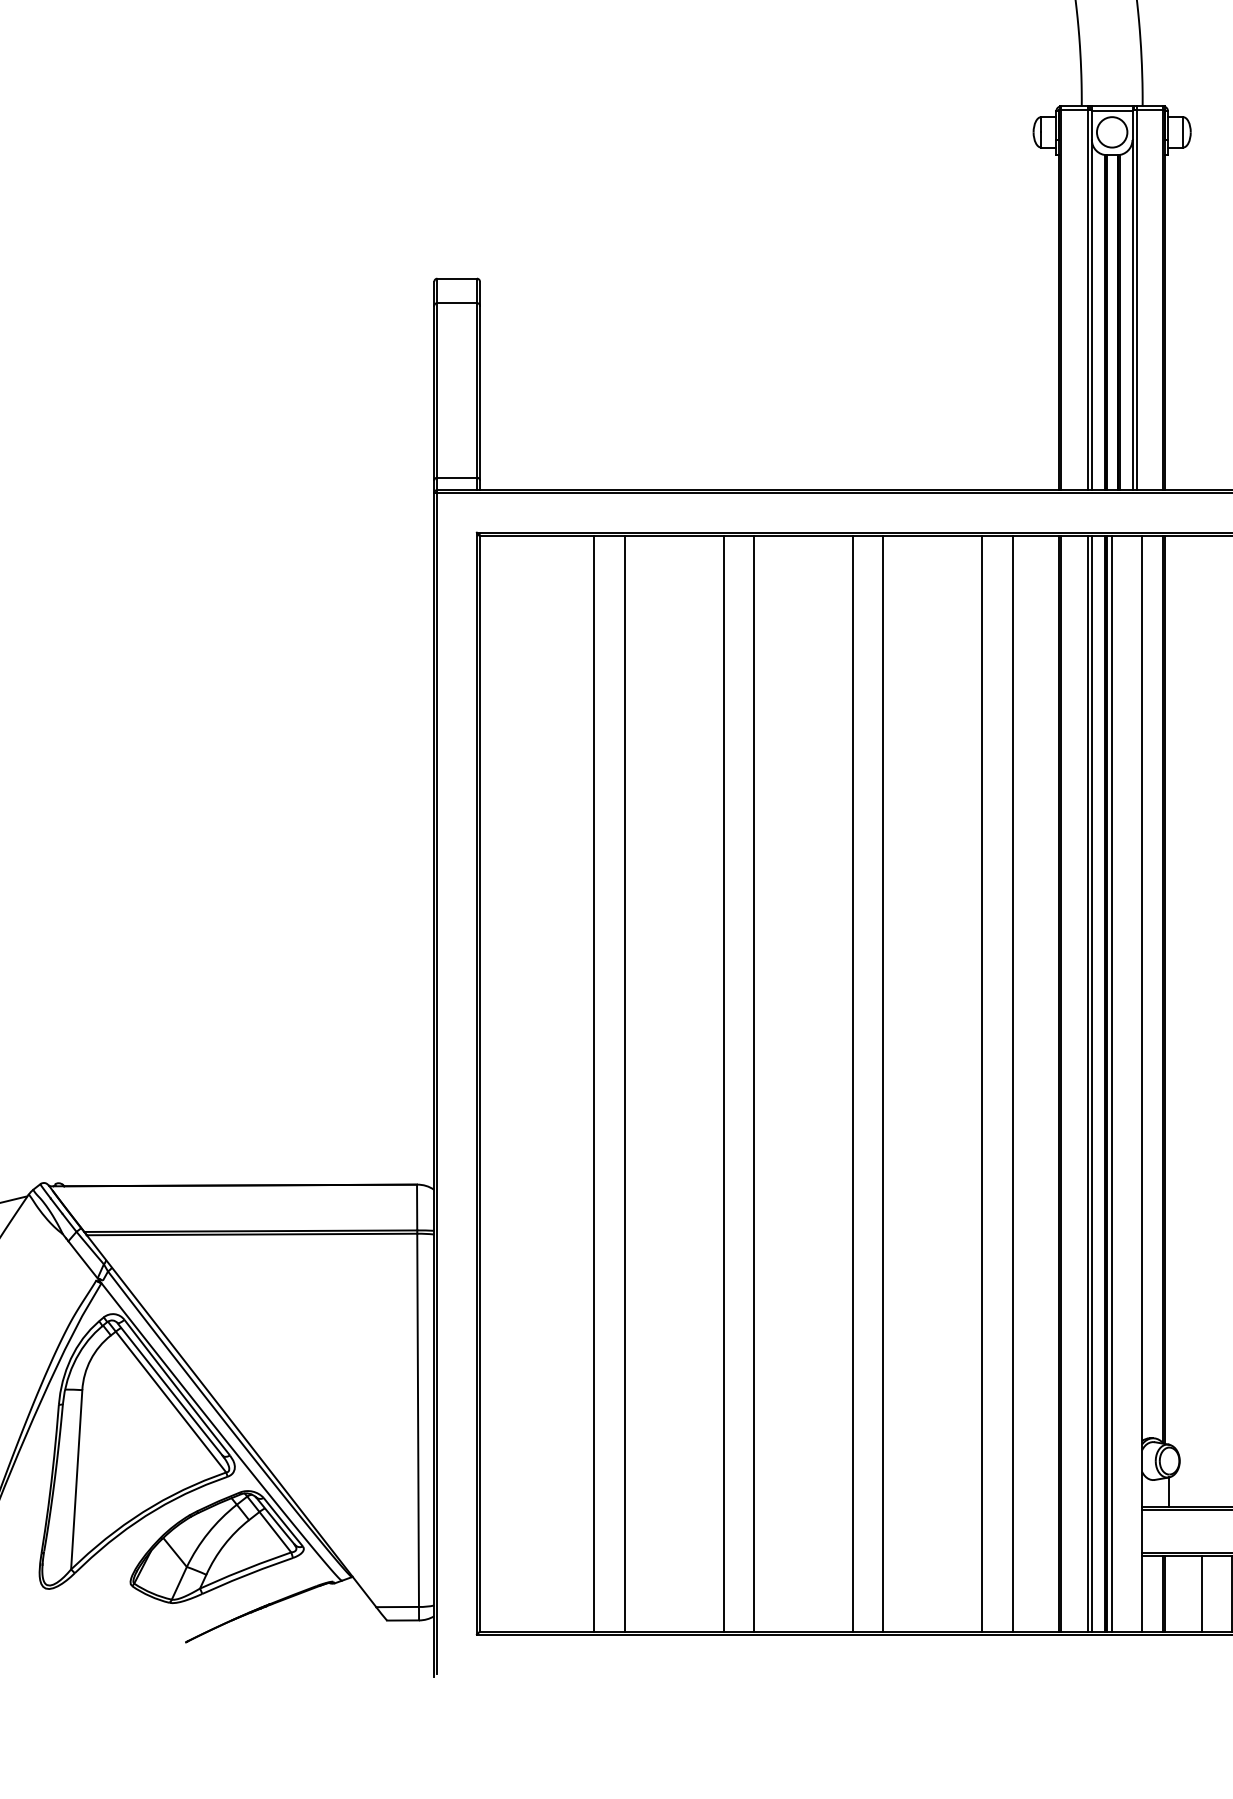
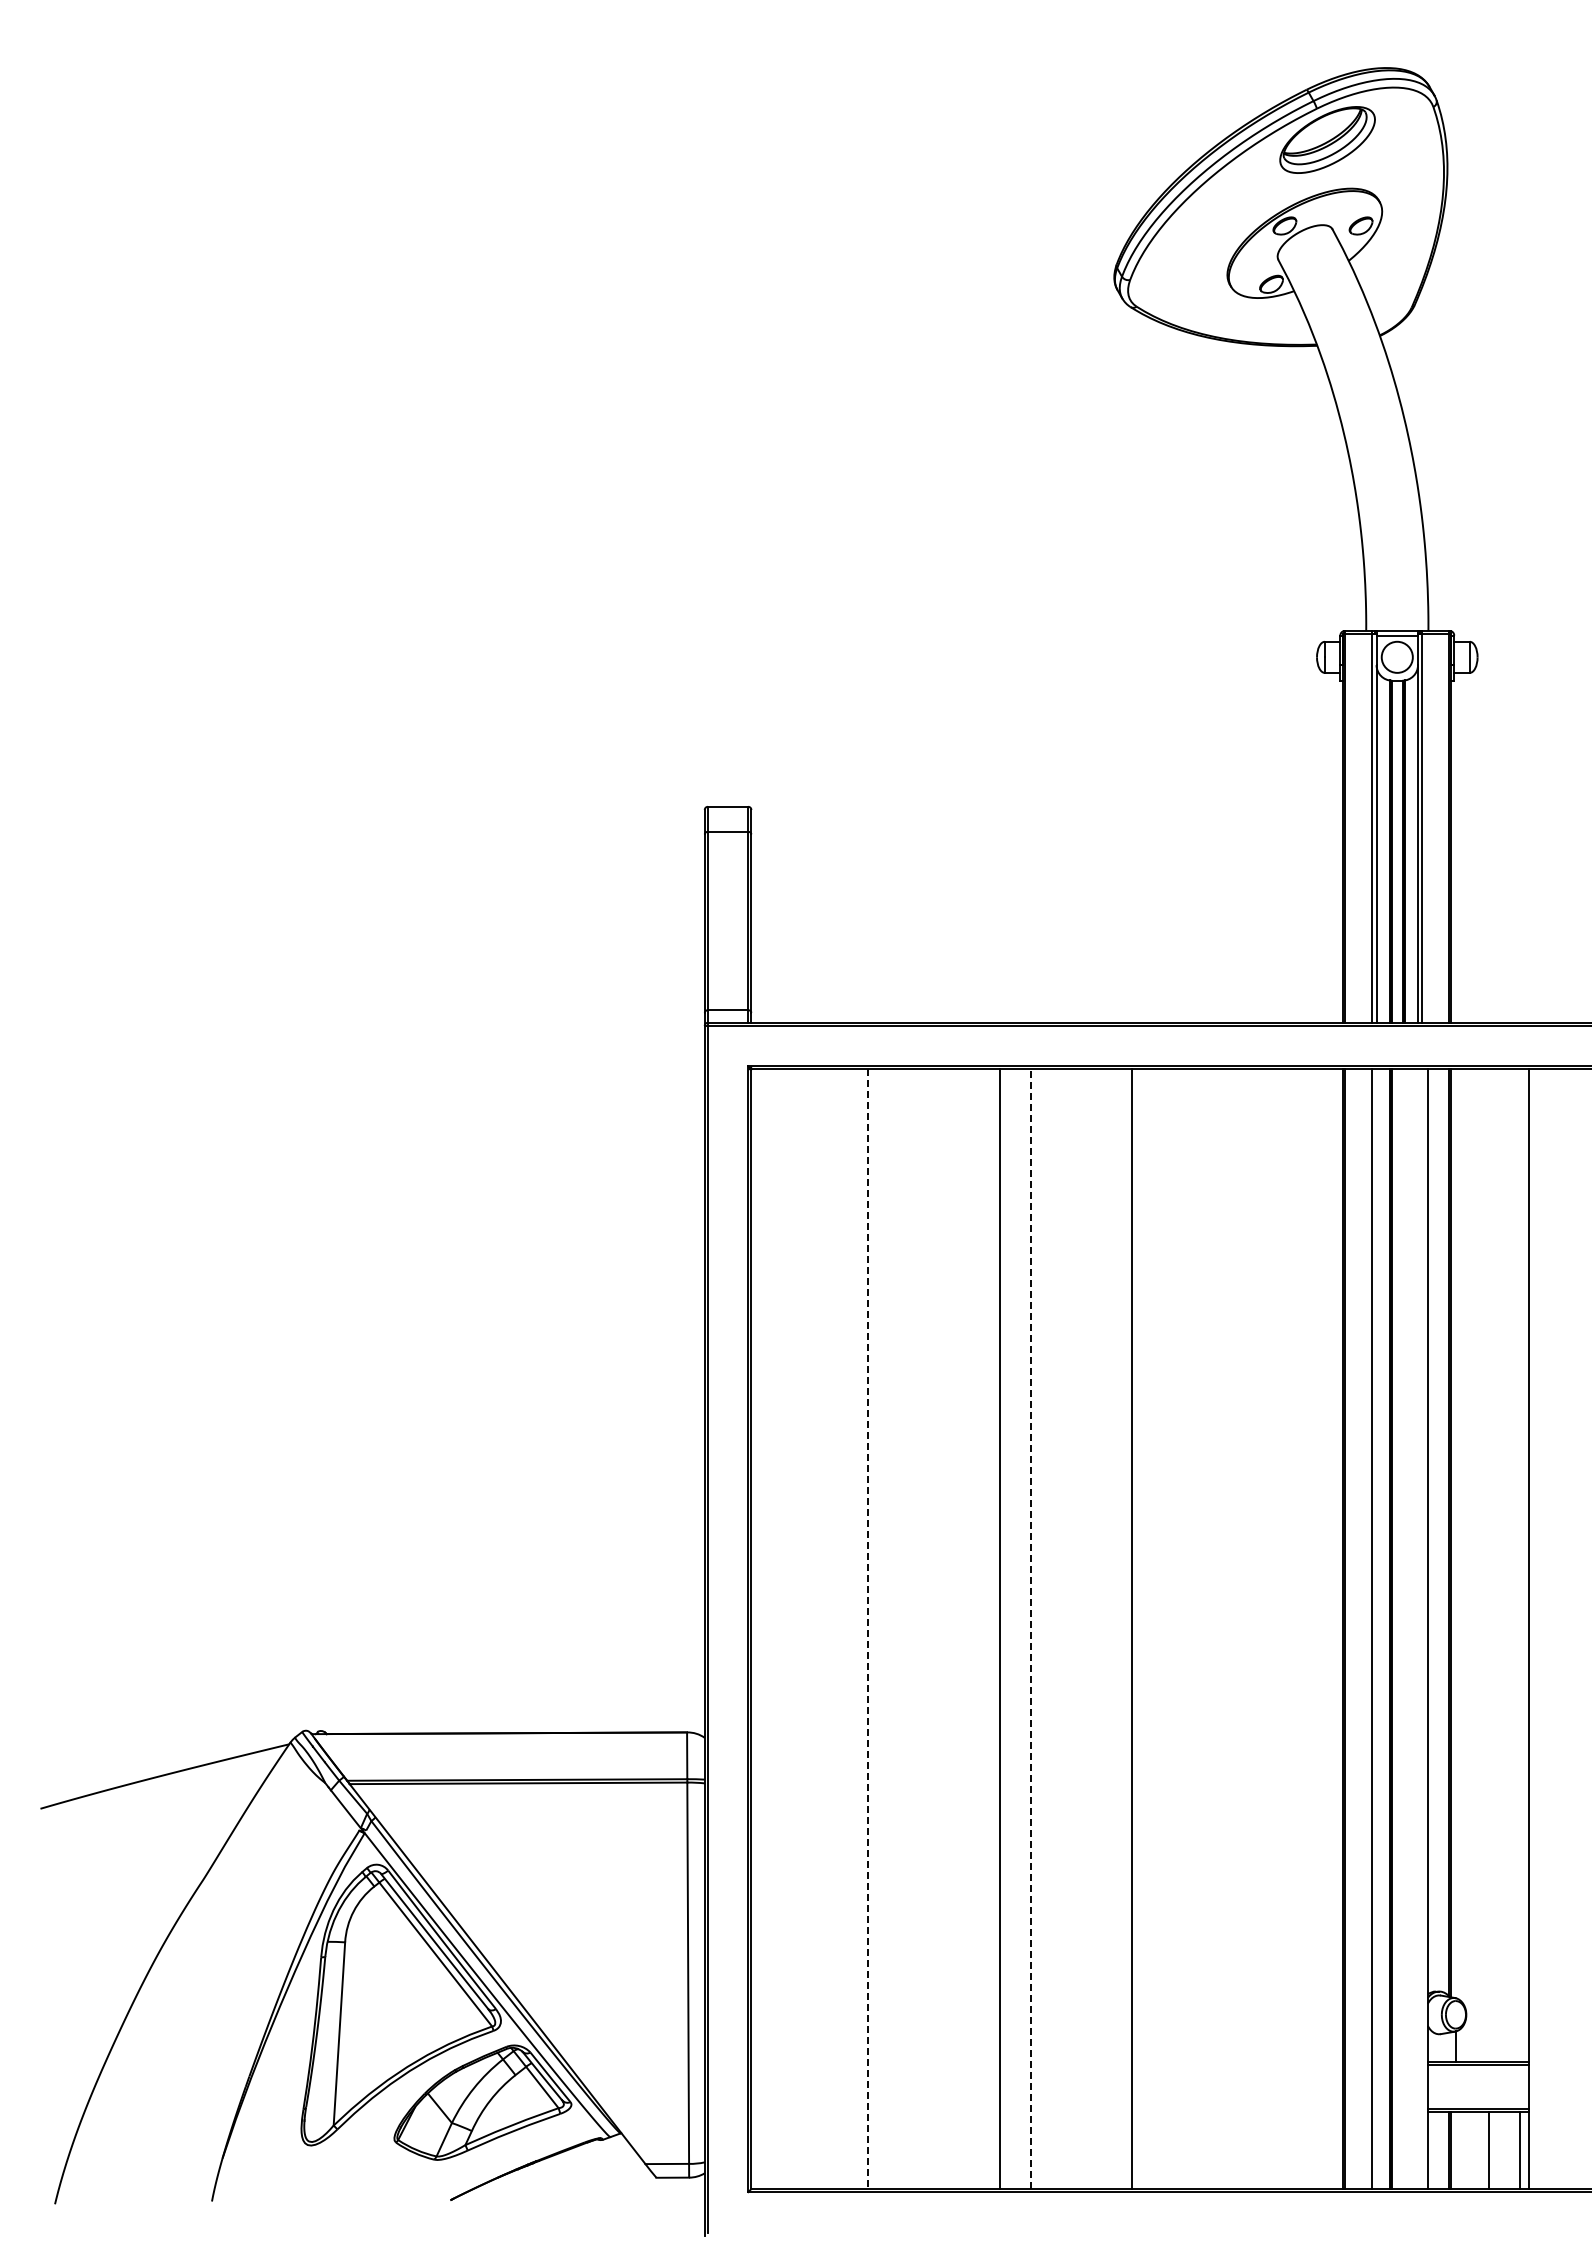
line: (594, 1083) -> (868, 1629), solid -> dashed
line: (624, 1083) -> (899, 1629), removed
line: (754, 1083) -> (1031, 1629), solid -> dashed
line: (883, 1083) -> (1163, 1629), removed
line: (982, 1083) -> (1264, 1629), removed
line: (1012, 1083) -> (1295, 1629), removed
line: (1091, 1083) -> (1376, 1629), removed
line: (1111, 1083) -> (1396, 1629), removed

